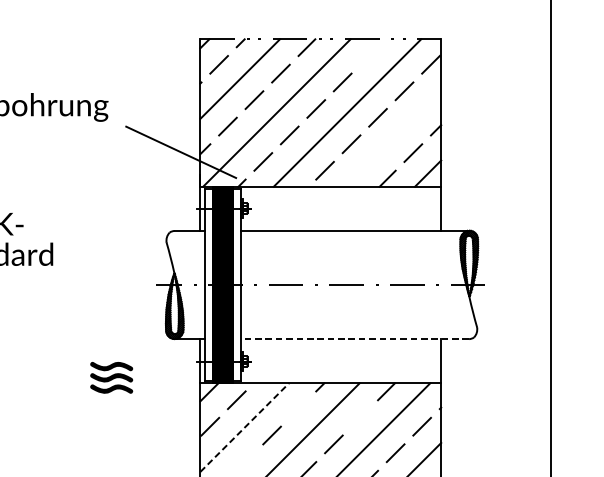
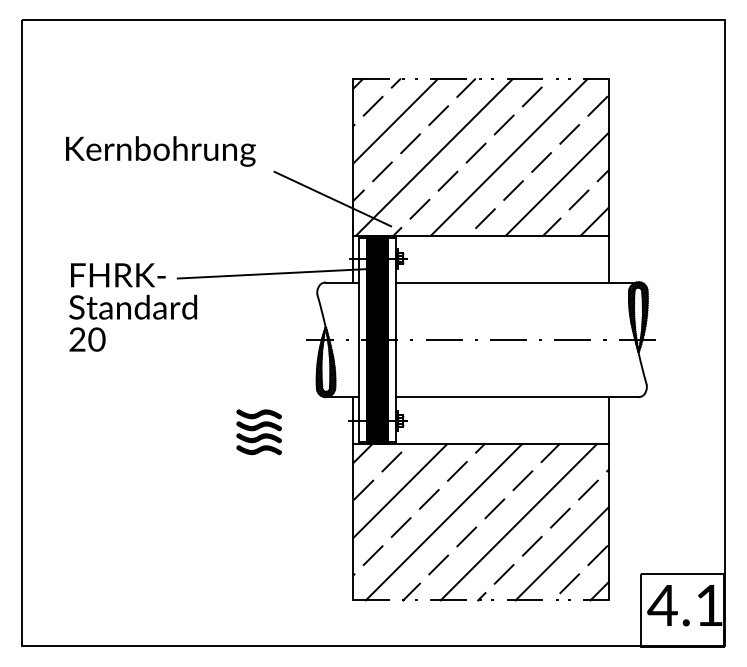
line: (368, 55) -> (531, 96), added
line: (392, 137) -> (556, 183), added
line: (126, 222) -> (274, 273), added
line: (354, 339) -> (516, 397), dashed -> solid
fill: (111, 355) -> (258, 414), added
line: (298, 409) -> (457, 471), added
line: (359, 417) -> (522, 480), added
line: (244, 427) -> (400, 490), dashed -> solid
line: (244, 461) -> (400, 527), added

